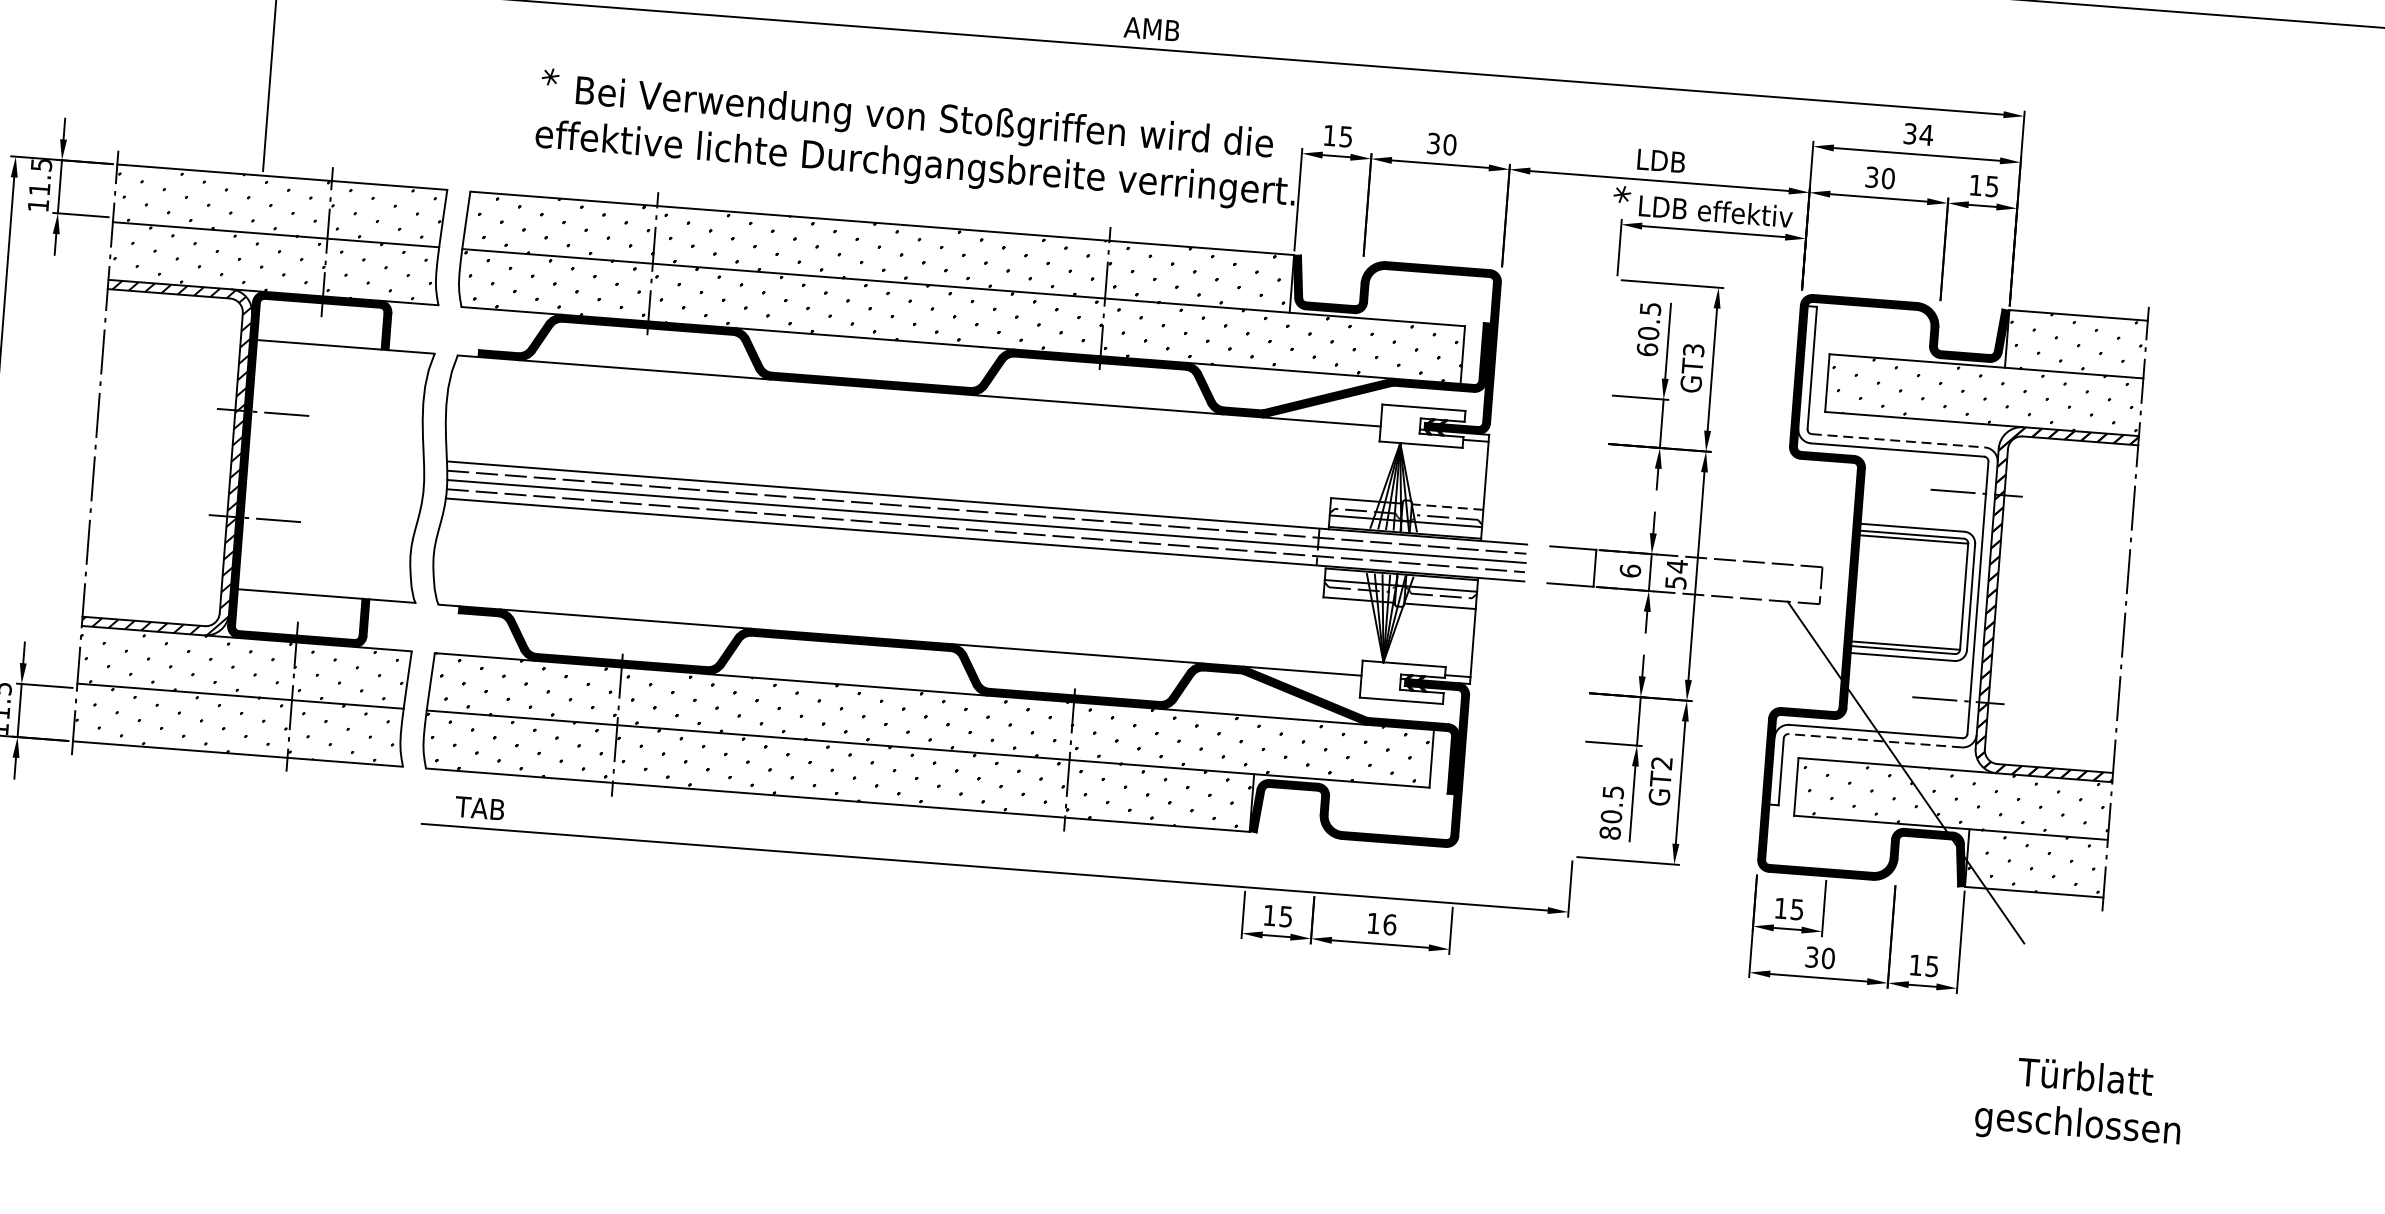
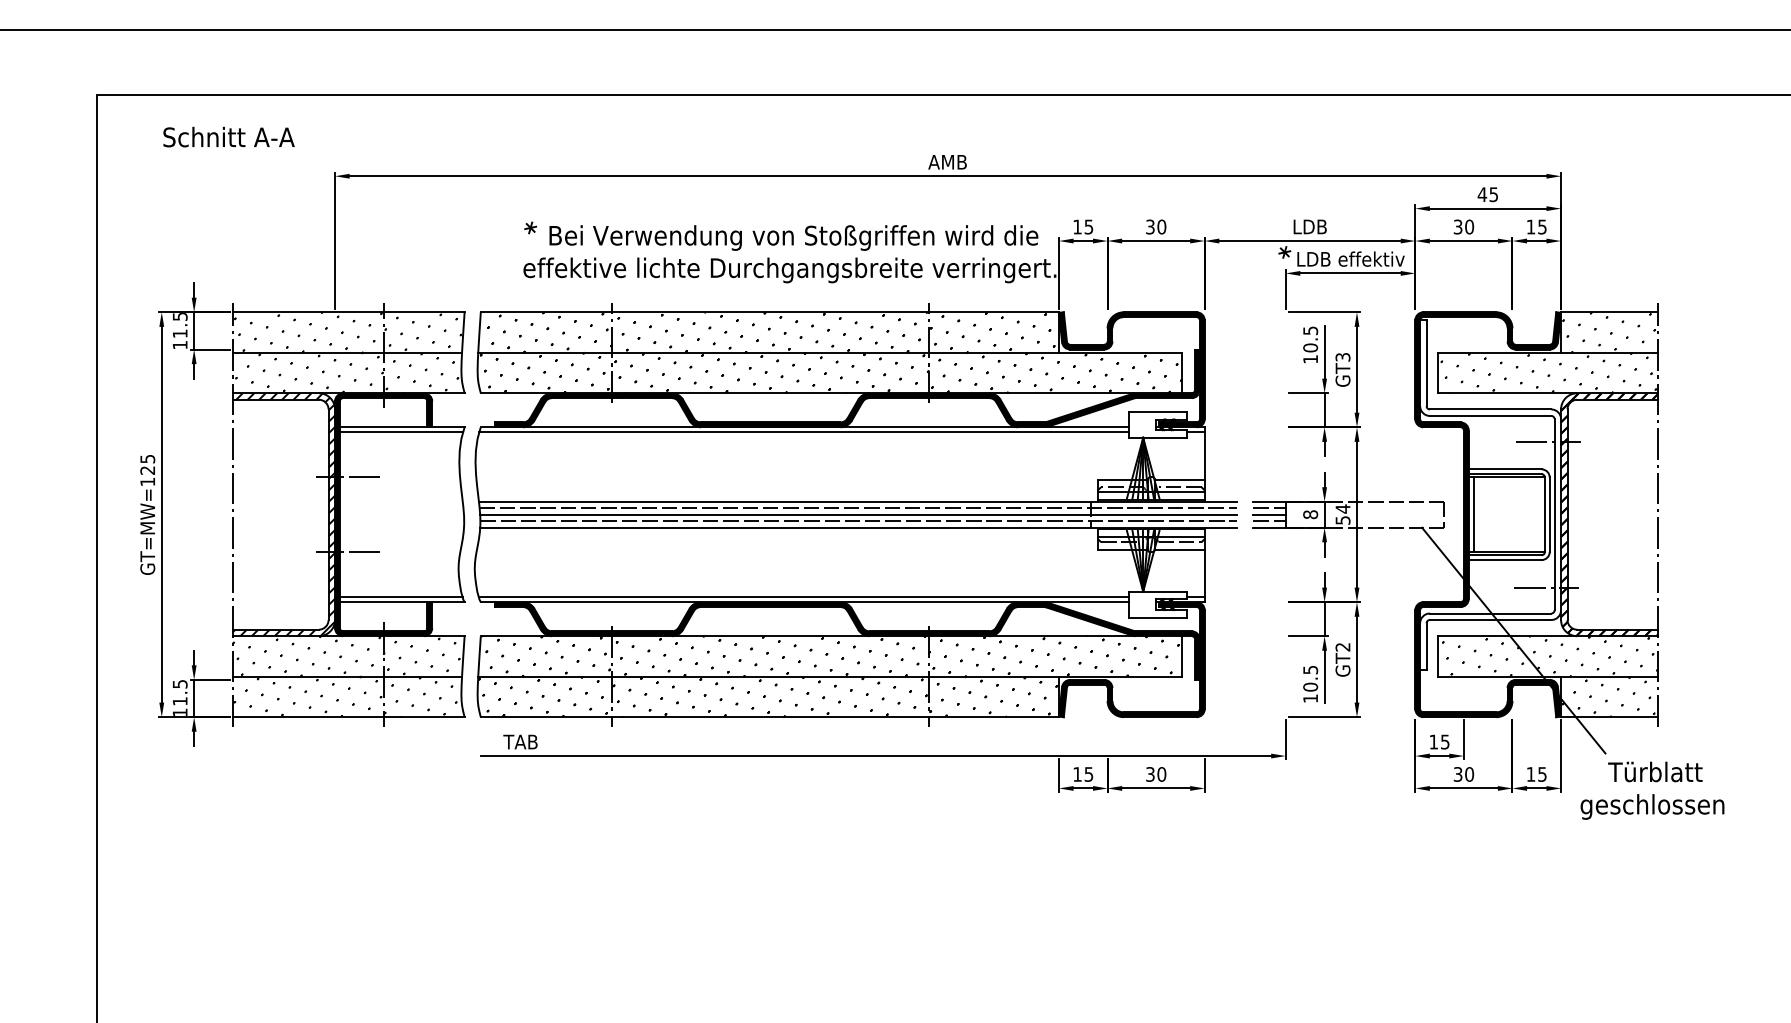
text: (1917, 134) -> (1487, 194), 34 -> 45
text: (1647, 348) -> (1310, 358), 60.5 -> 10.5
line: (344, 354) -> (401, 432), added
line: (916, 398) -> (803, 432), added
line: (1898, 440) -> (1490, 409), dashed -> solid
line: (1447, 506) -> (1179, 479), dashed -> solid
line: (1572, 557) -> (1269, 508), added
line: (1571, 566) -> (1269, 514), added
text: (1630, 570) -> (1310, 514), 6 -> 8
line: (1571, 576) -> (1269, 521), added
line: (1862, 588) -> (1473, 514), added
line: (324, 589) -> (400, 597), added
line: (898, 633) -> (803, 597), added
line: (1875, 741) -> (1490, 620), dashed -> solid
text: (1610, 832) -> (1310, 698), 80.5 -> 10.5
text: (1382, 924) -> (1156, 774), 16 -> 30
text: (2079, 1102) -> (1652, 790), moved

